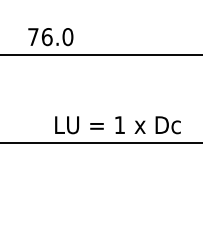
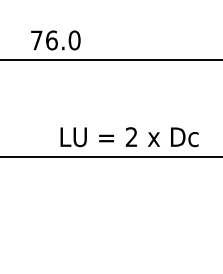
text: (119, 124) -> (131, 136), 1 -> 2

